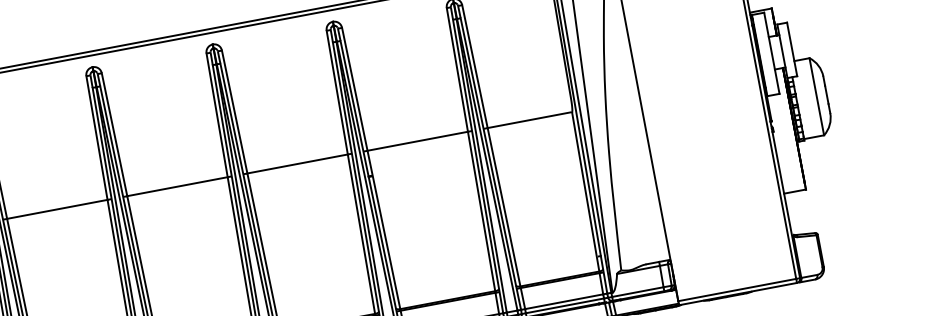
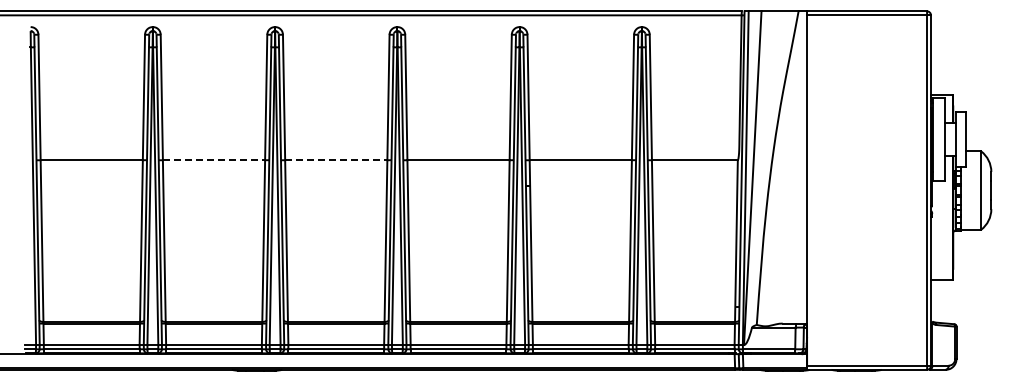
line: (177, 186) -> (336, 160), solid -> dashed
line: (57, 209) -> (214, 160), solid -> dashed

